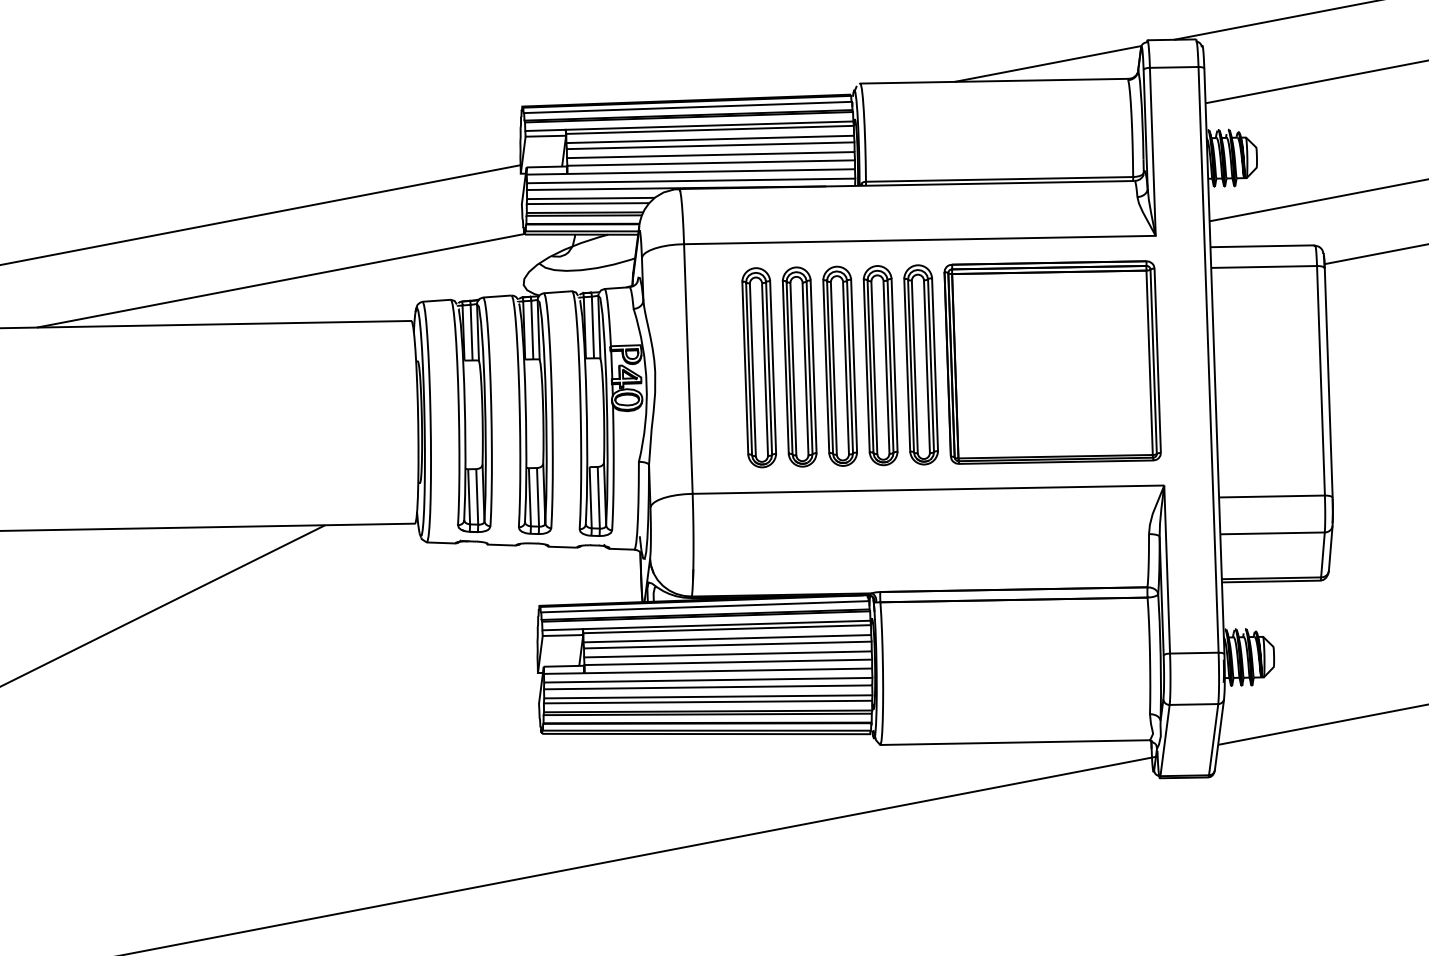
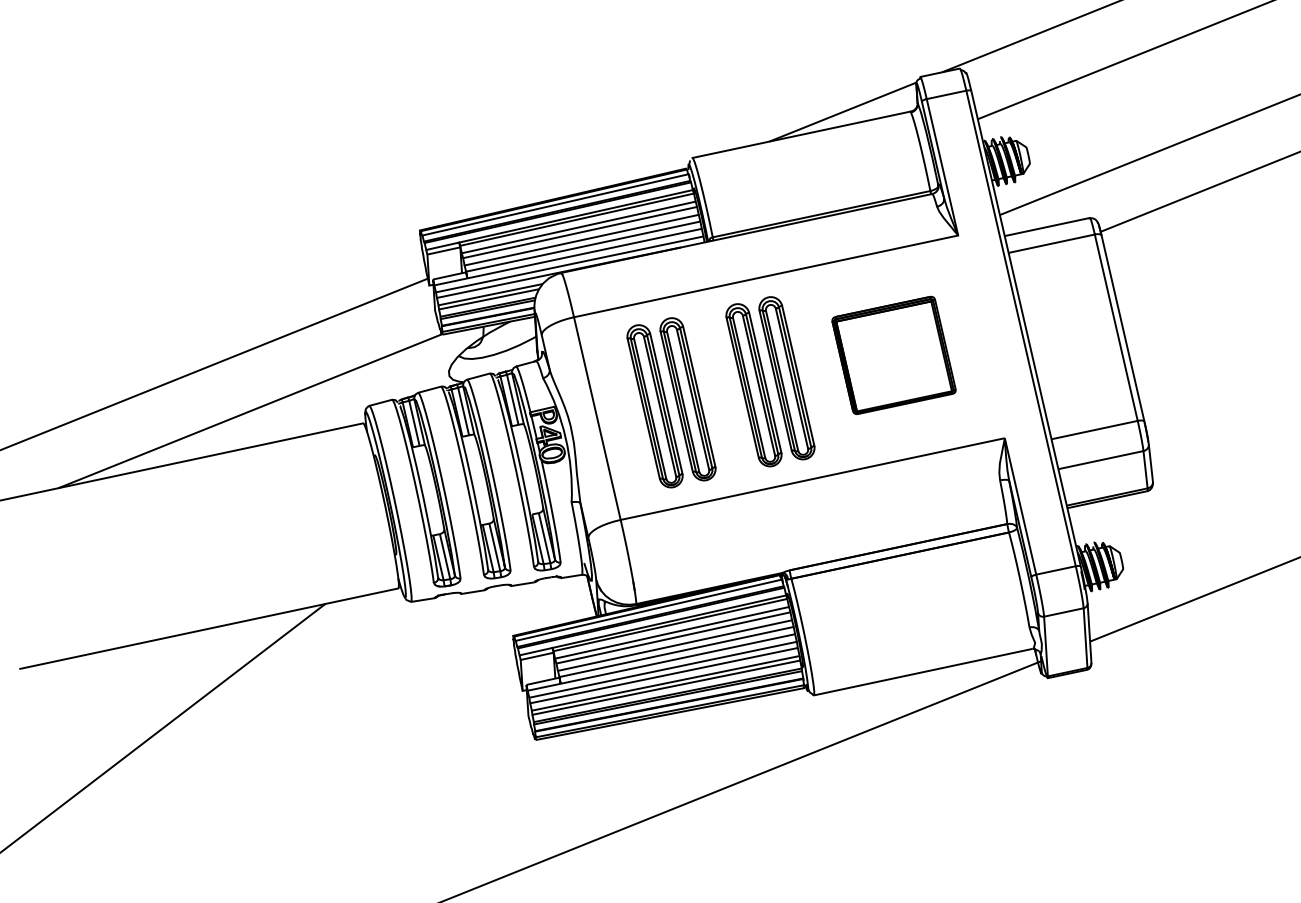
part: (1051, 362) -> (893, 355), size x0.6
part: (839, 366) -> (720, 392), removed

